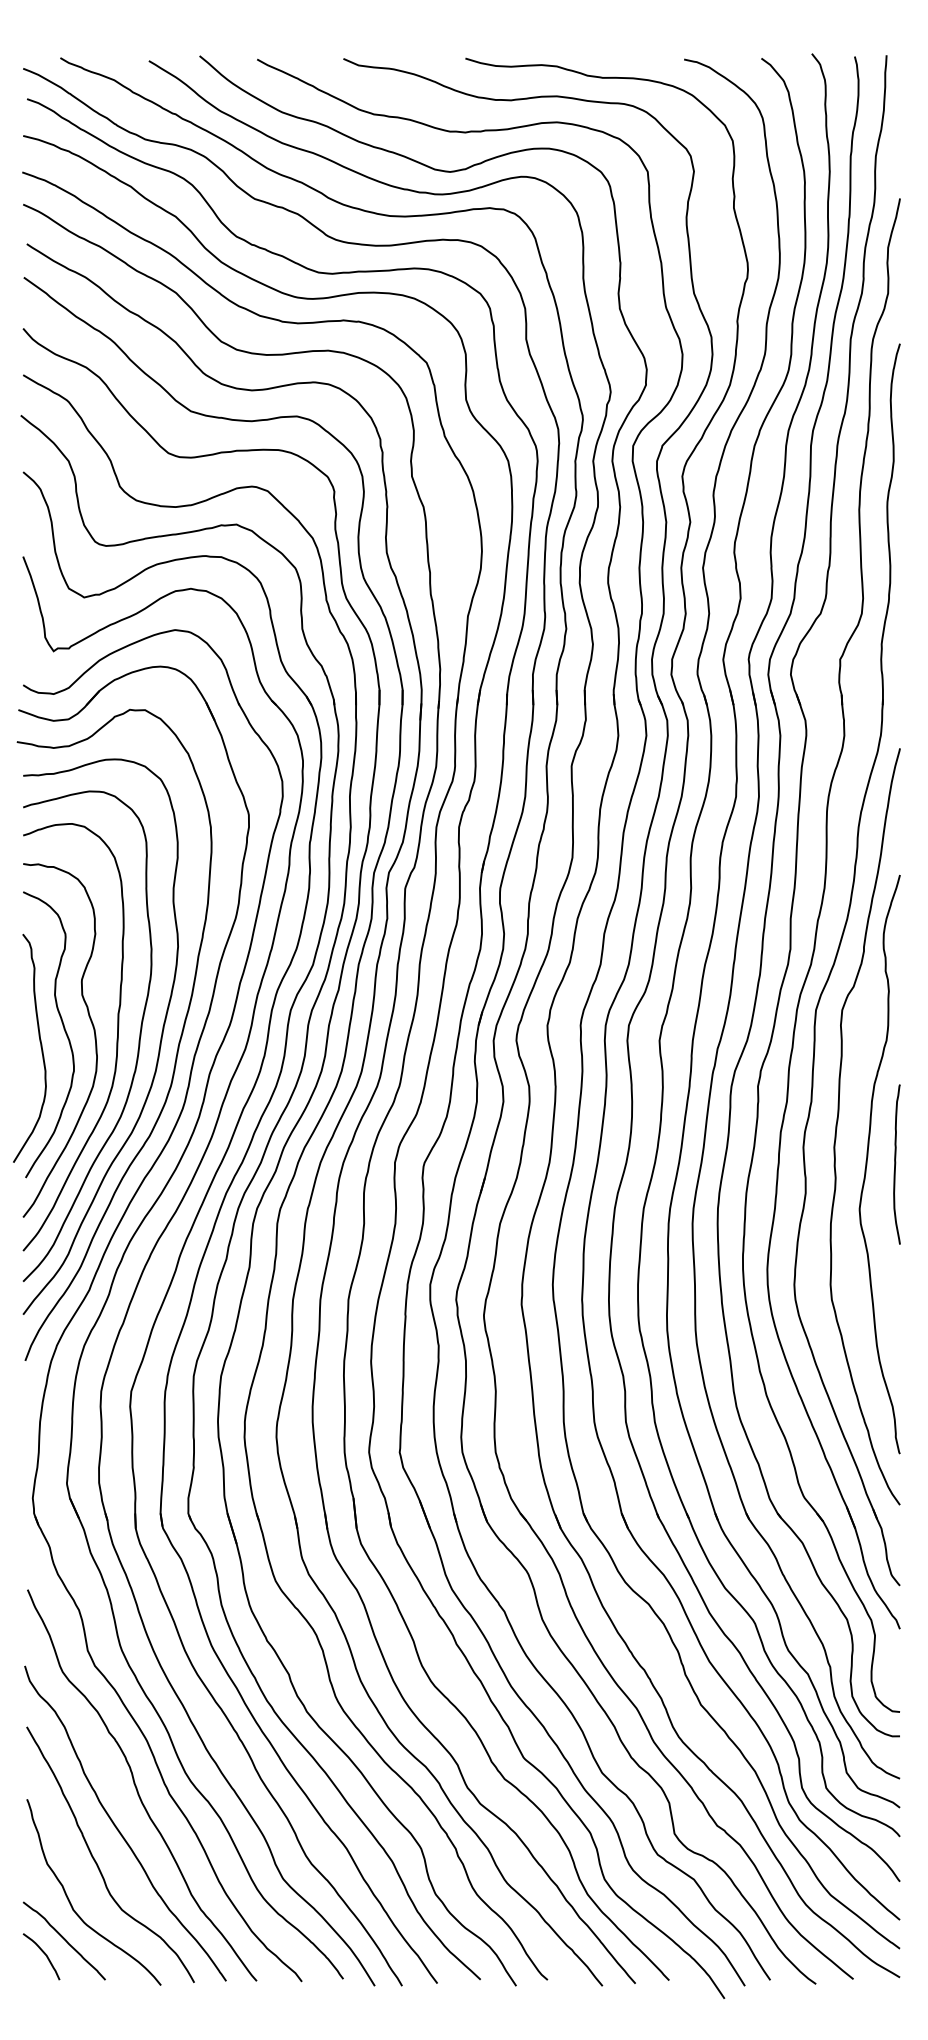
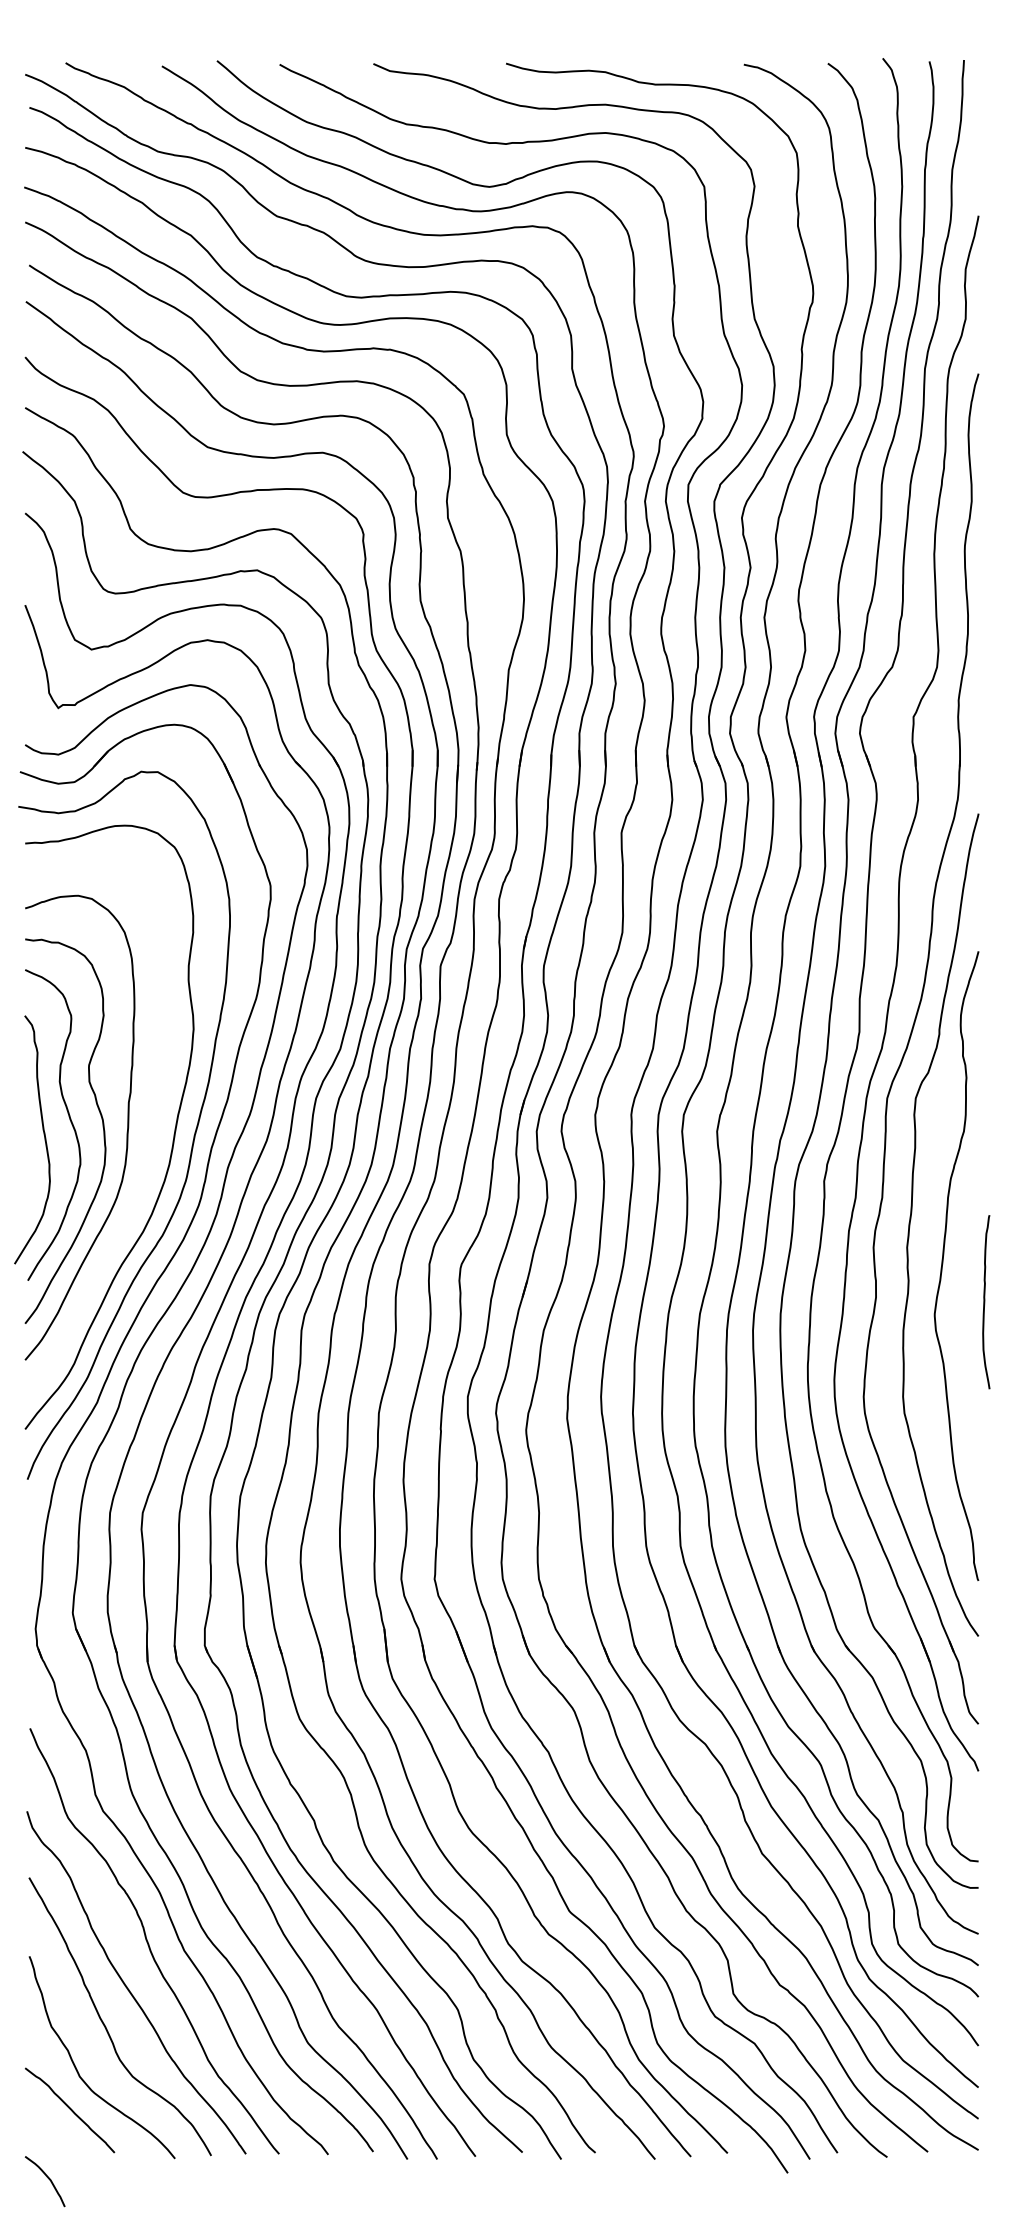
curve: (138, 1041) -> (150, 1132), removed
curve: (896, 1164) -> (985, 1302), moved
curve: (43, 1953) -> (47, 2178), moved

